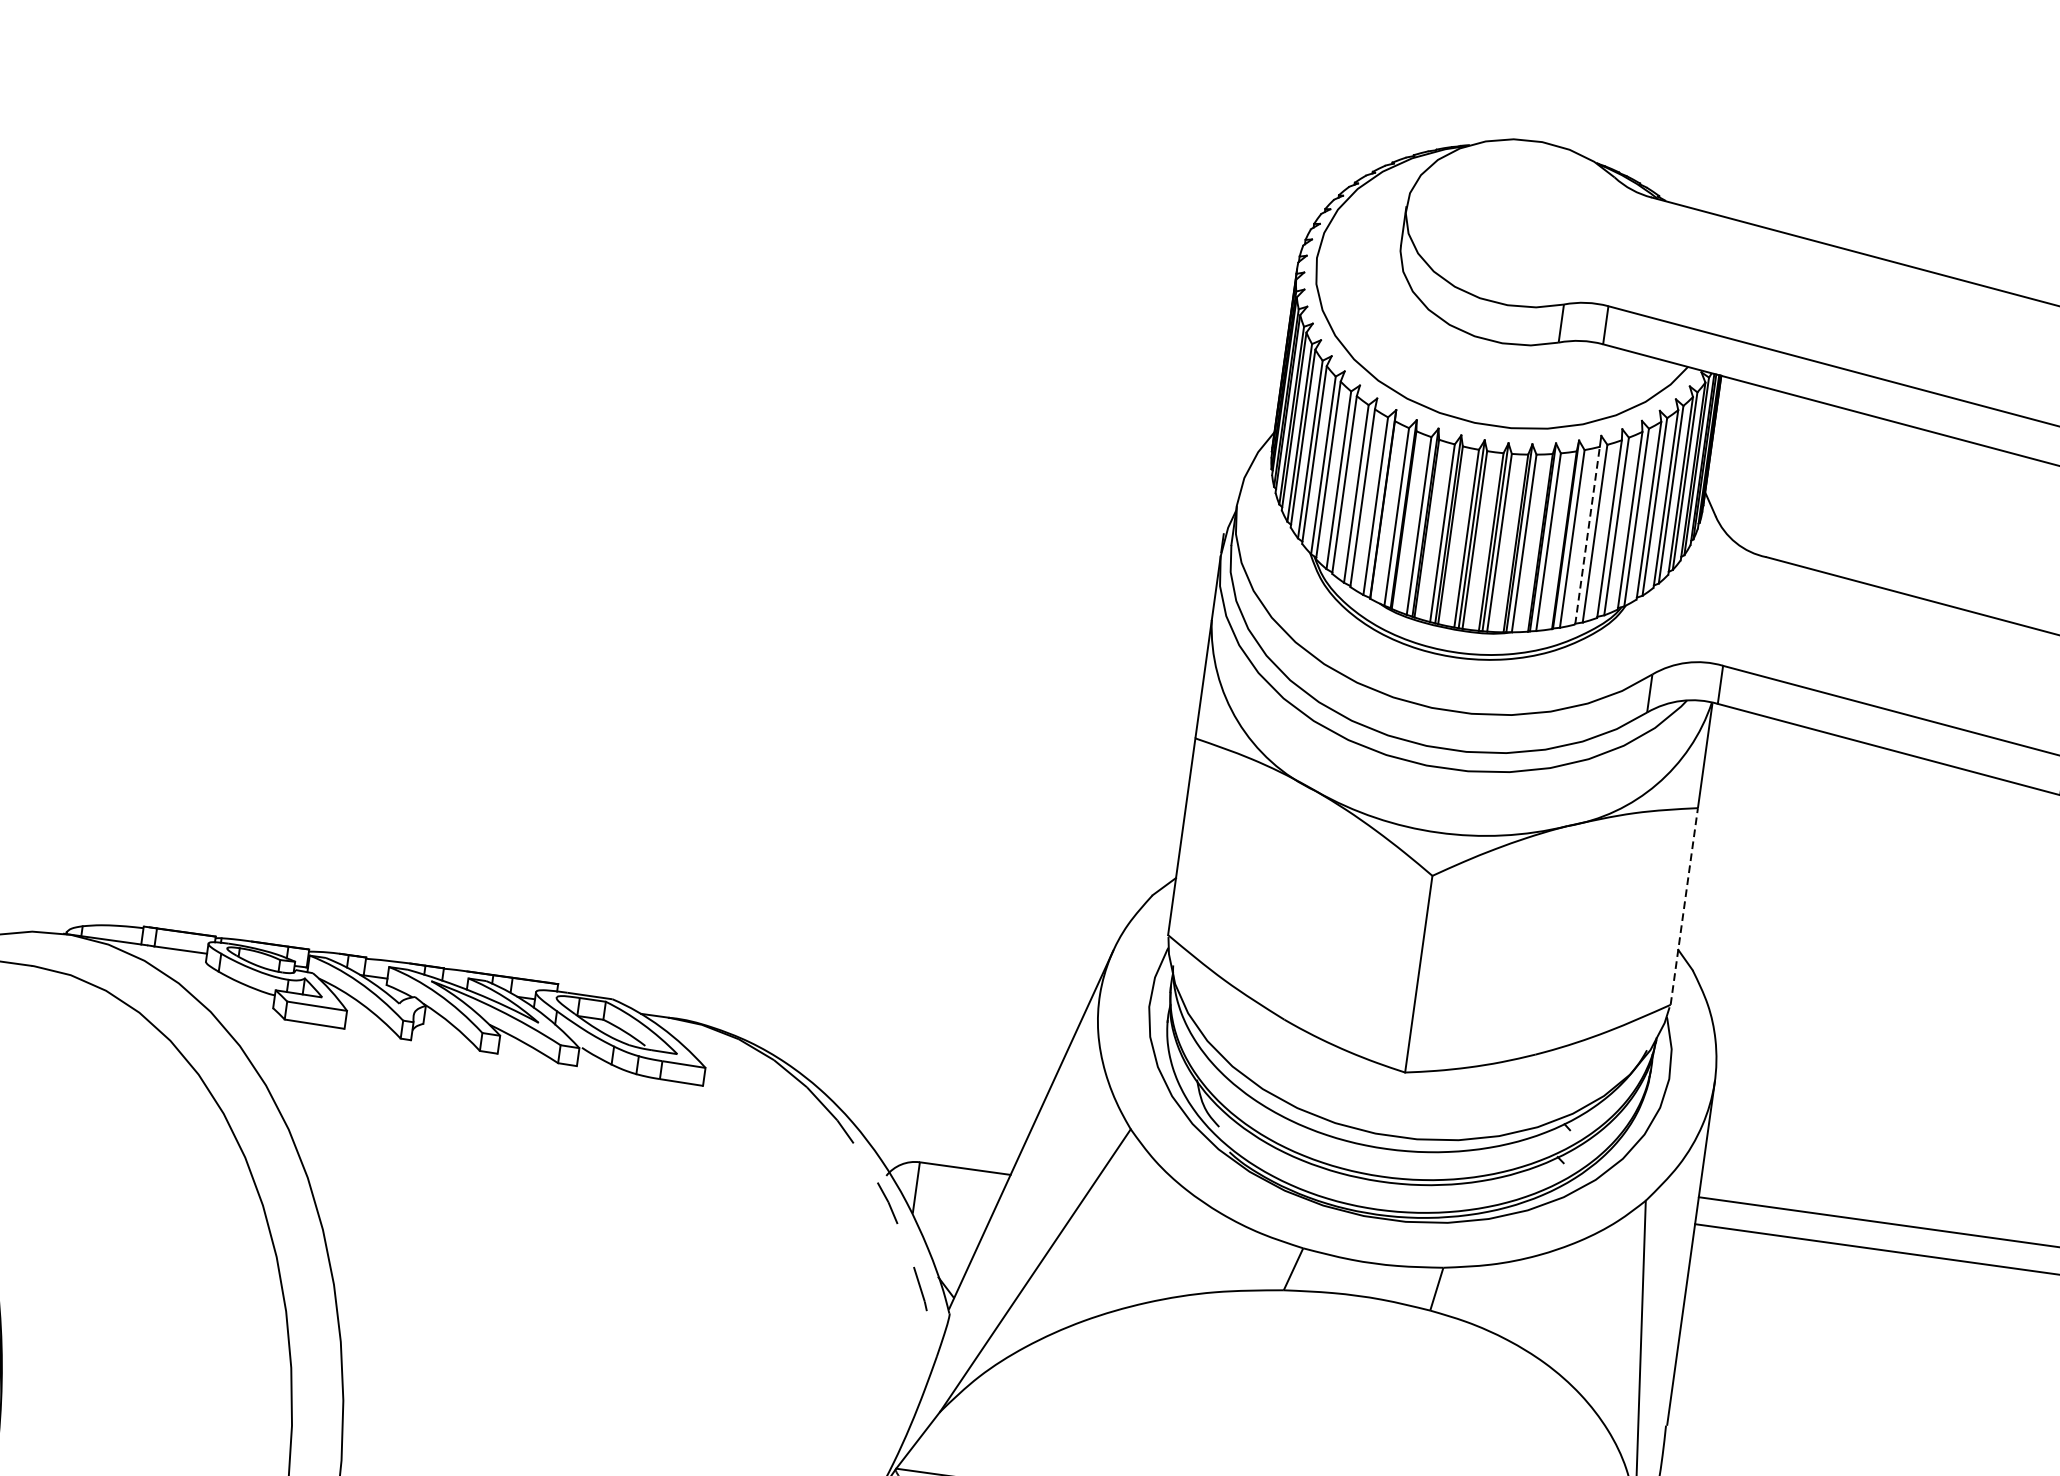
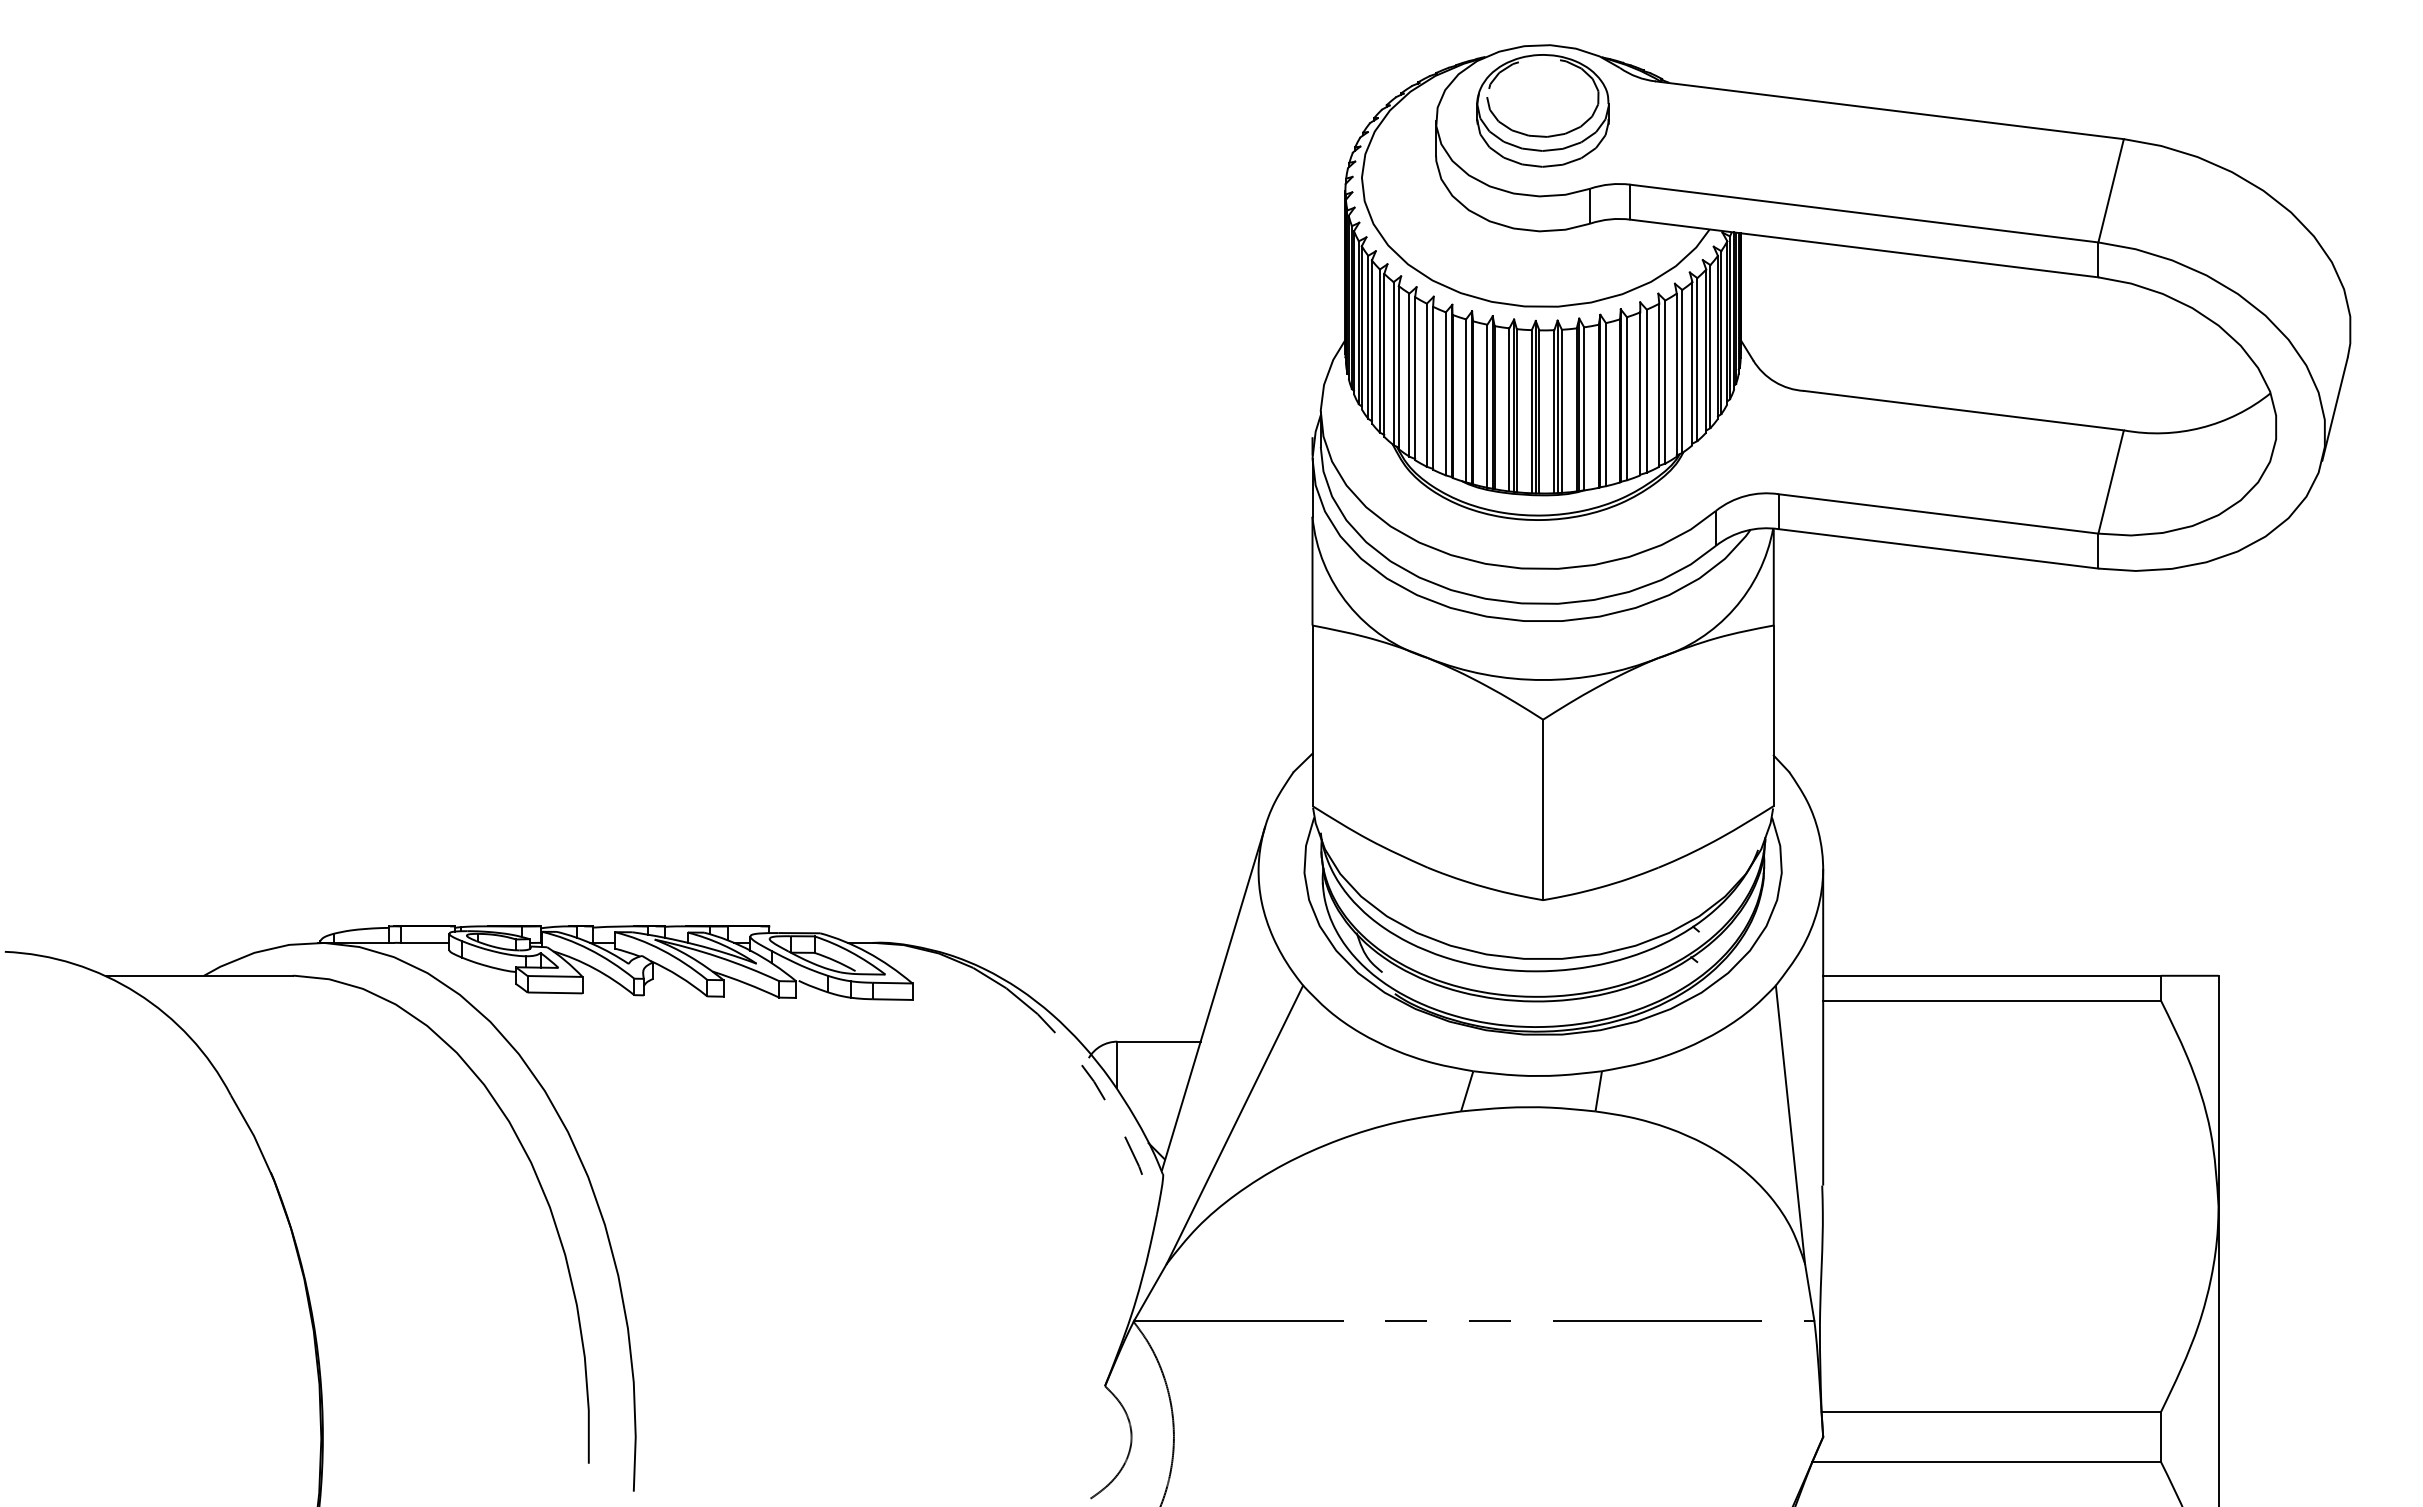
part: (1523, 212) -> (1542, 110), added
line: (1587, 535) -> (1640, 393), dashed -> solid
line: (1684, 906) -> (1773, 715), dashed -> solid

